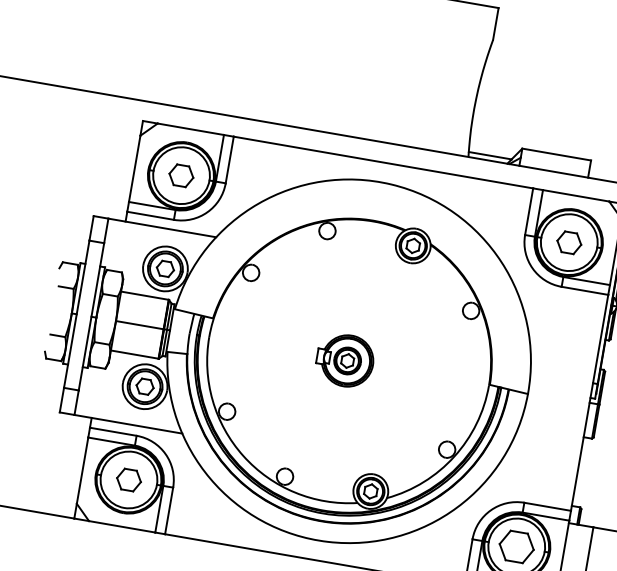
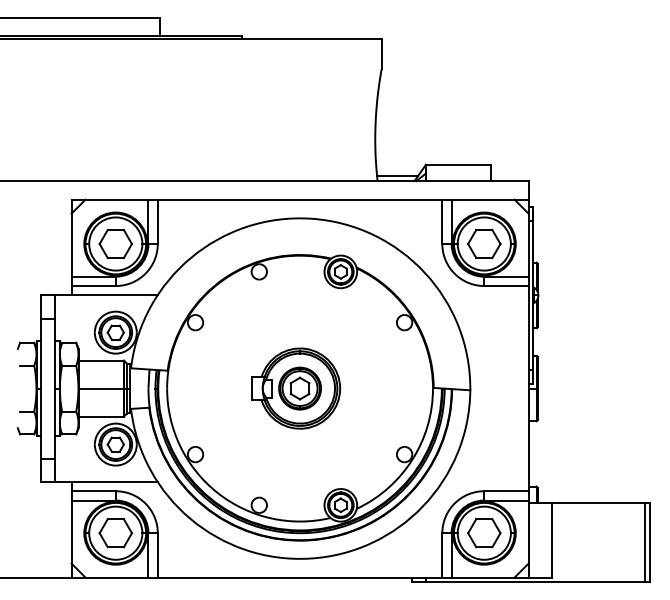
part: (181, 176) -> (115, 244), size x1.43
part: (569, 243) -> (484, 244), size x1.43
part: (345, 360) -> (296, 388), size x1.67
part: (128, 480) -> (115, 533), size x1.43

